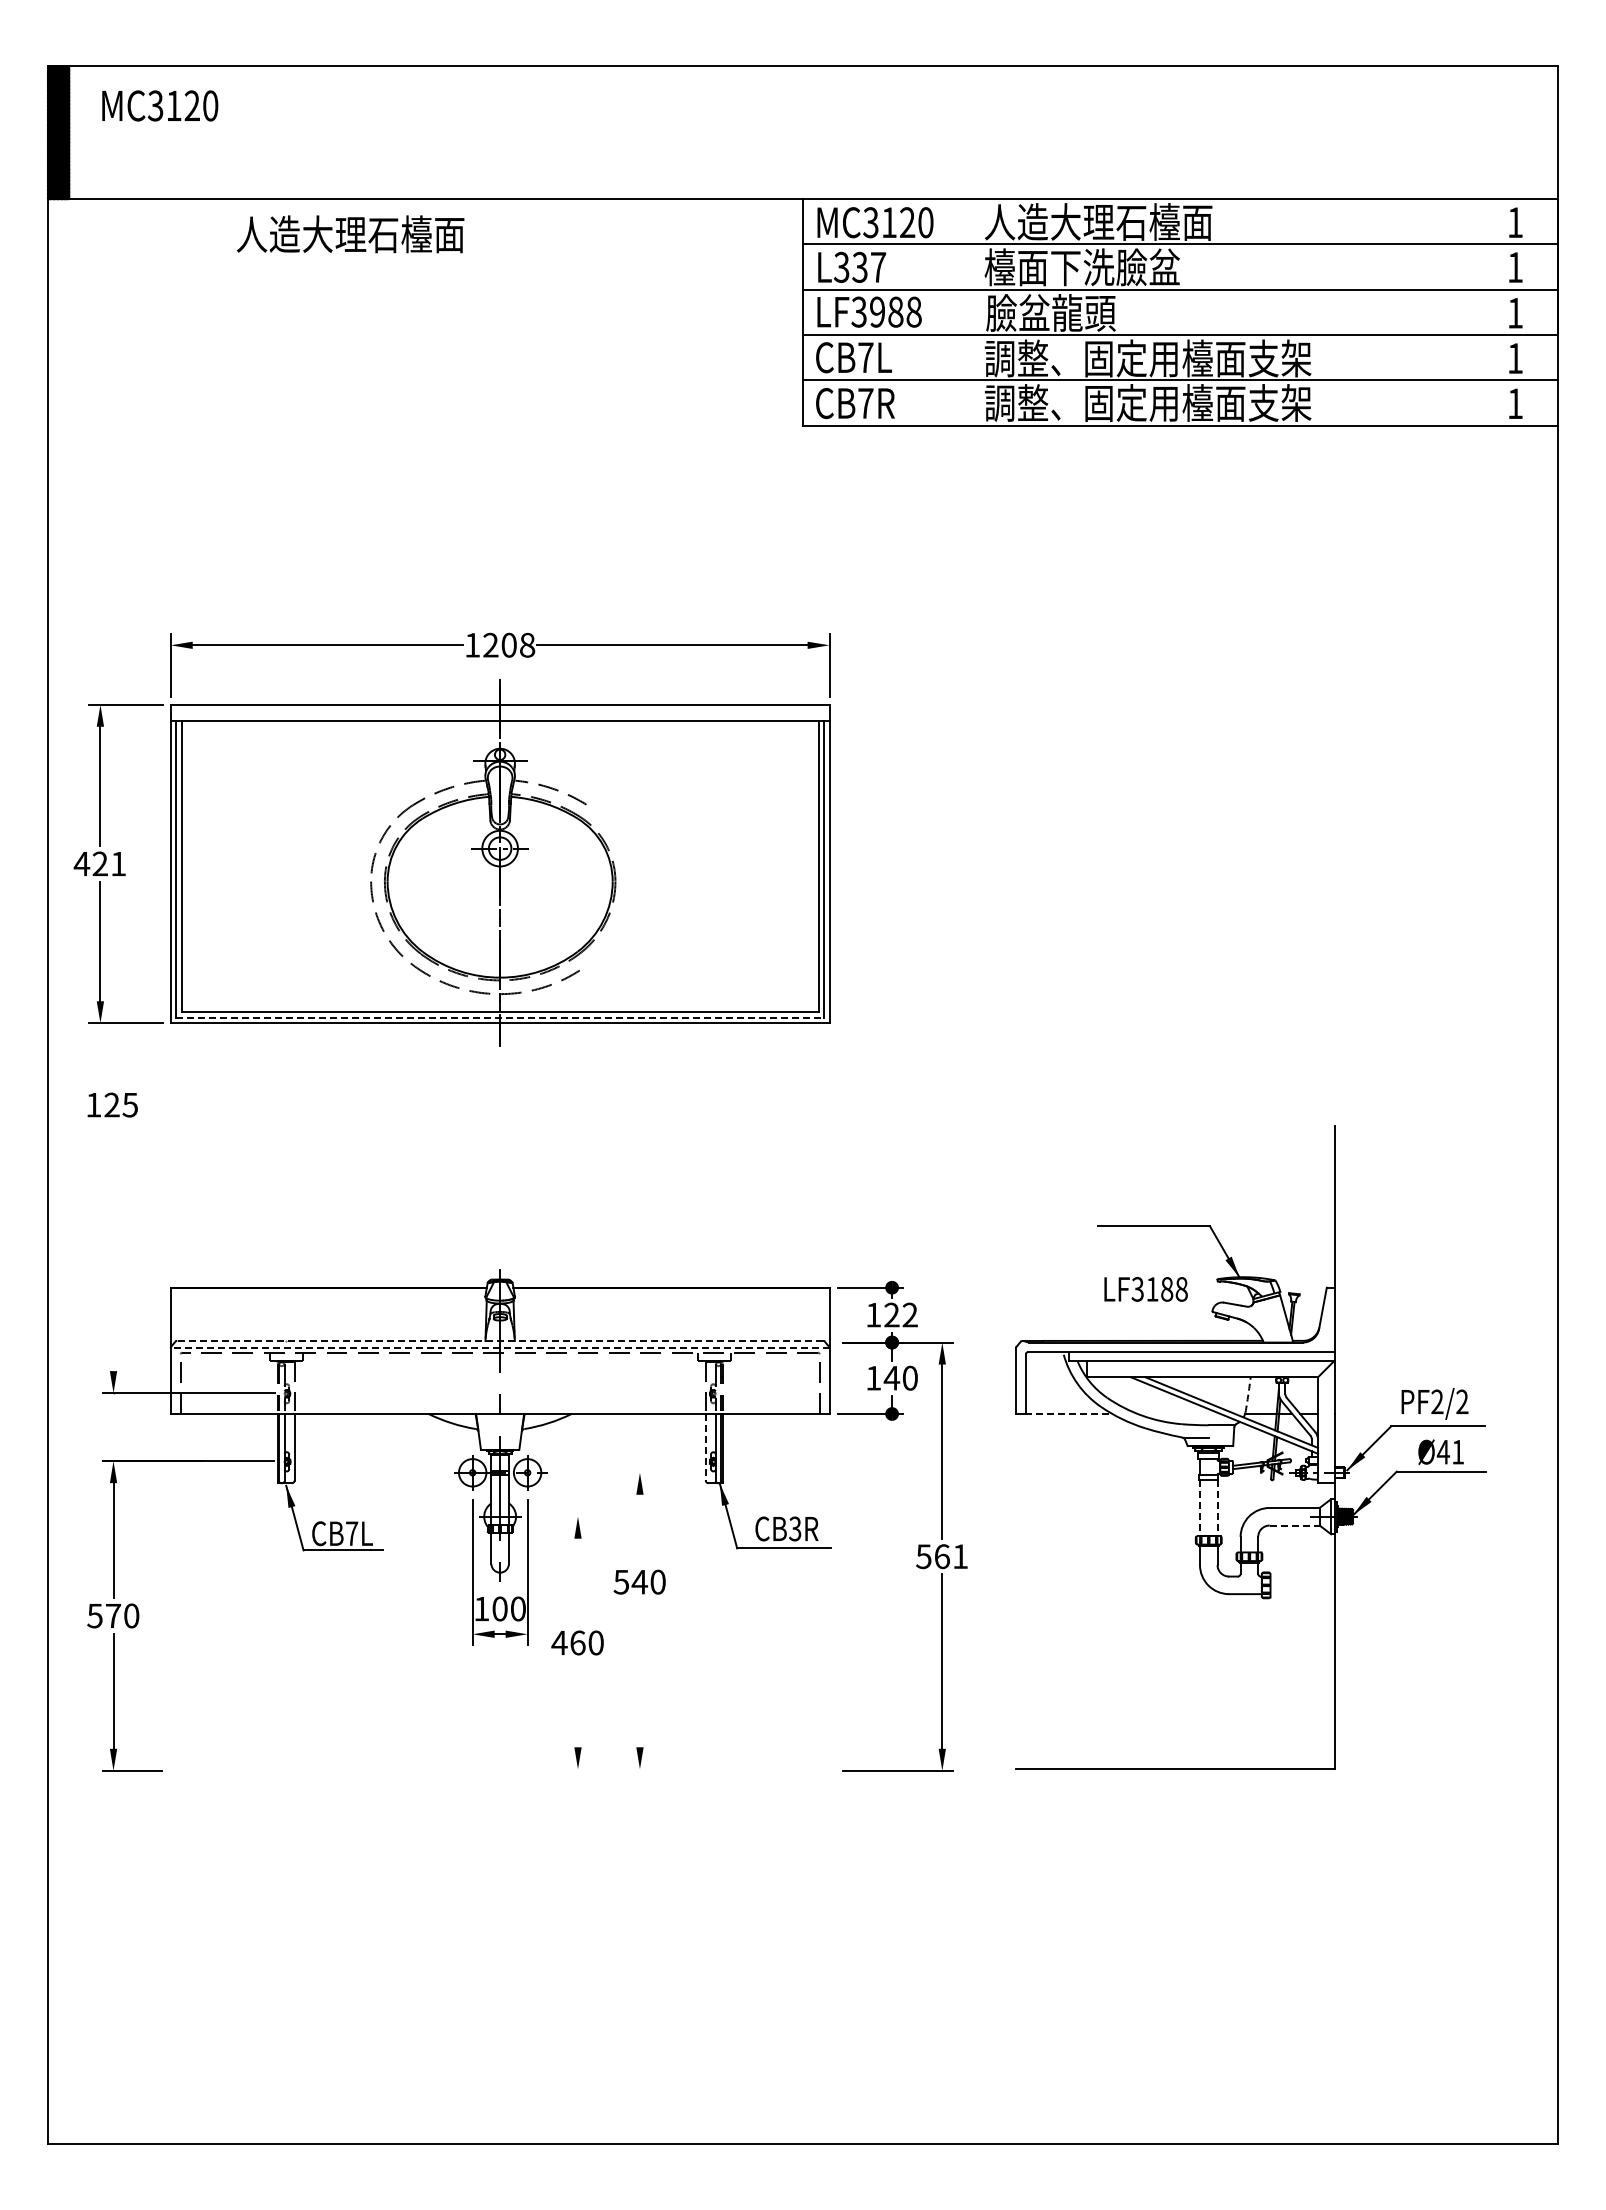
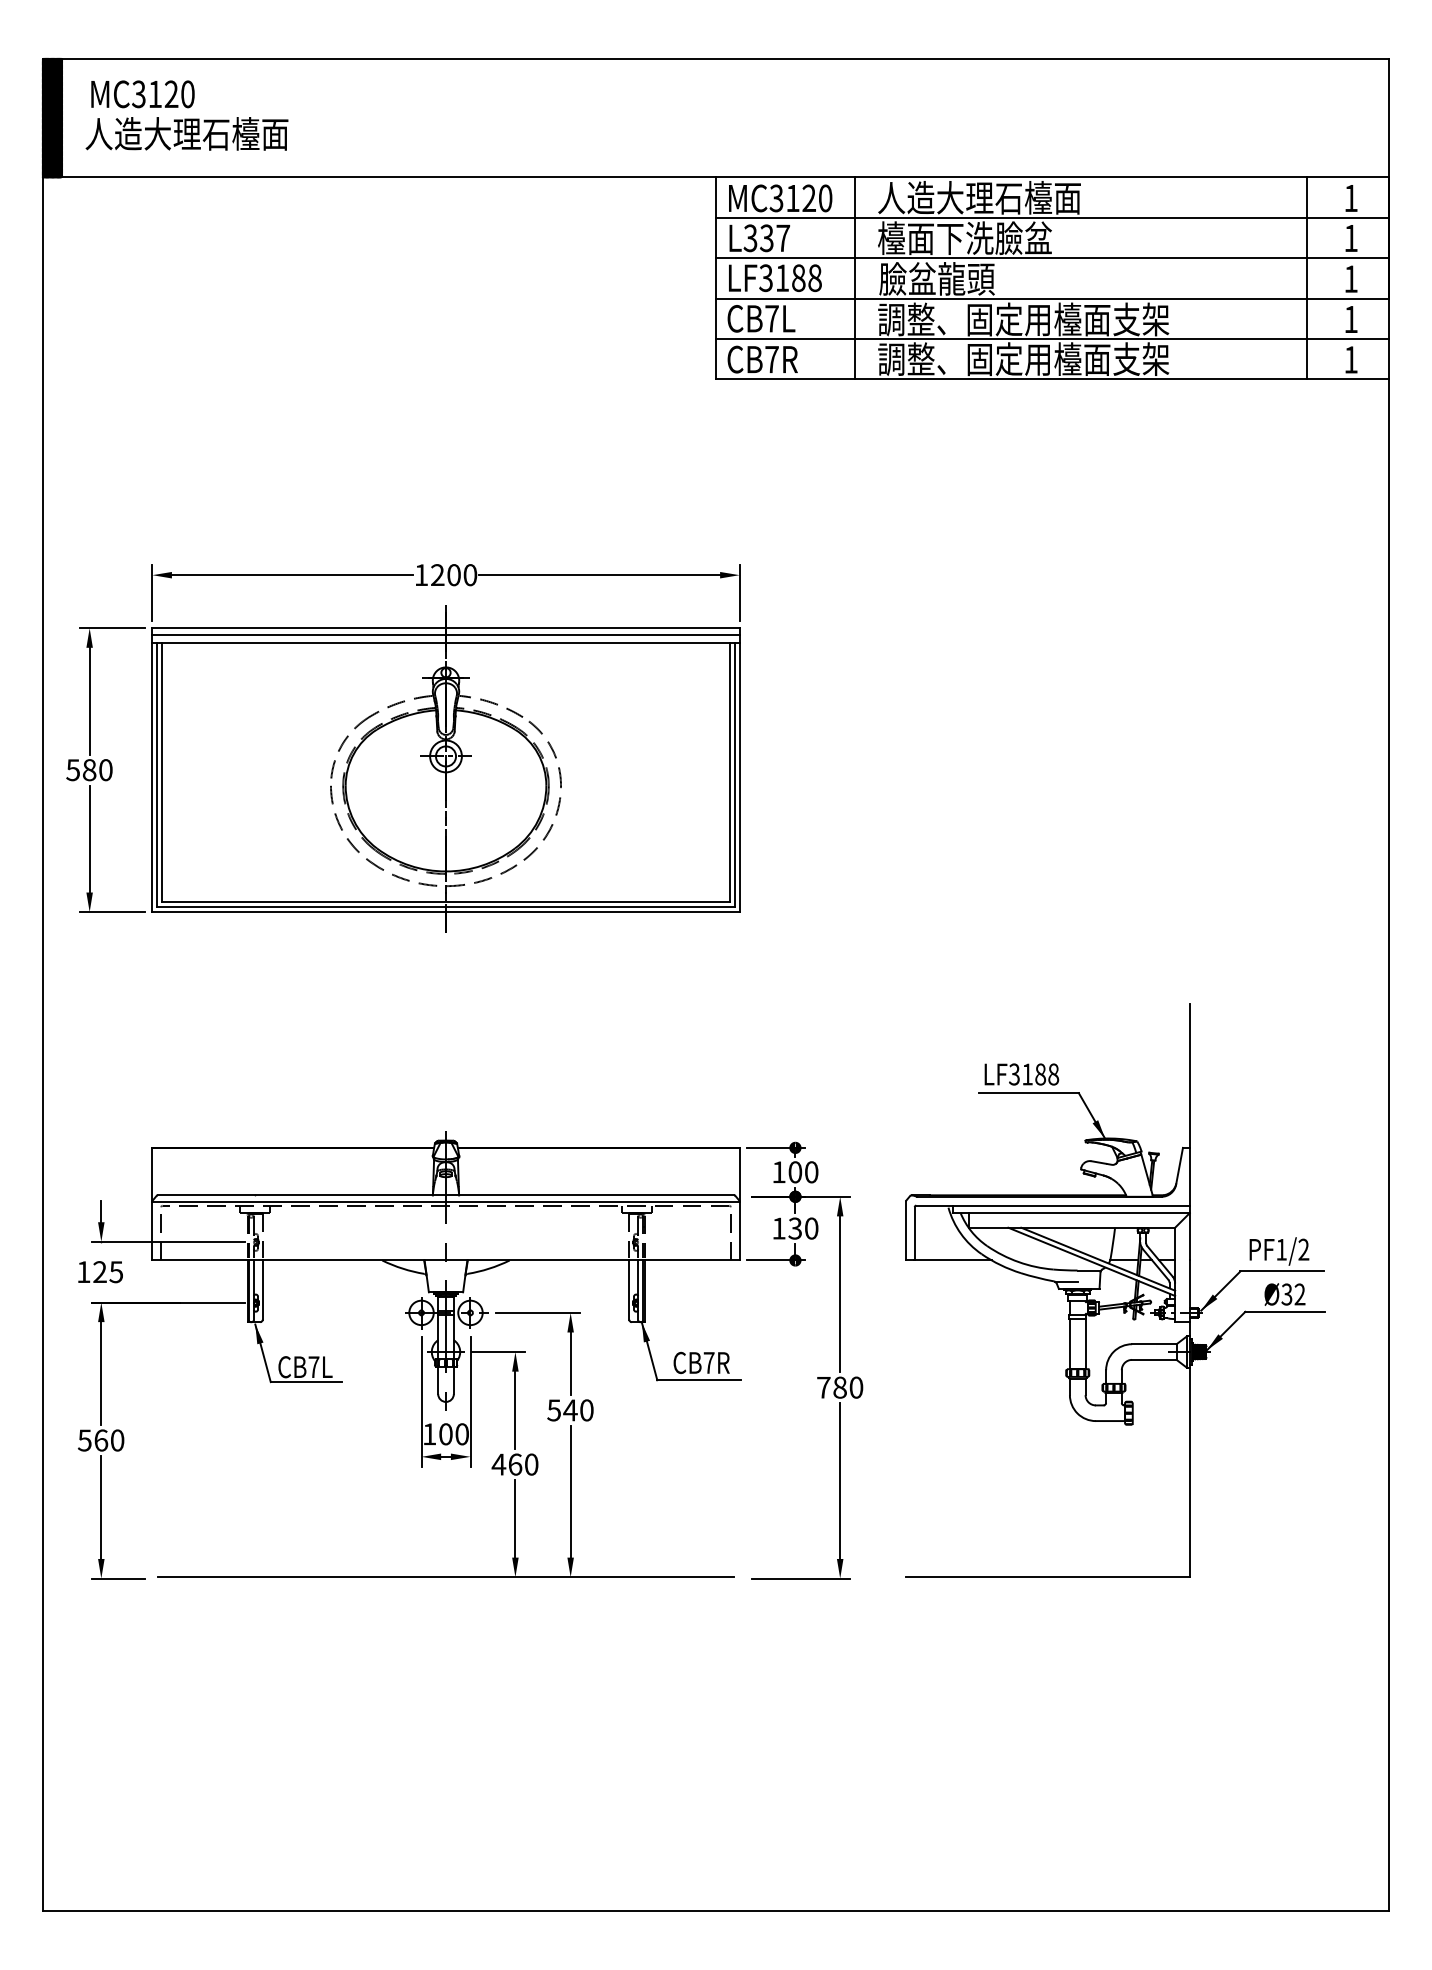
text: (350, 234) -> (186, 134), moved
text: (877, 311) -> (782, 277), LF3988 -> LF3188
line: (959, 312) -> (855, 278), added
line: (1465, 312) -> (1306, 278), added
text: (527, 645) -> (470, 575), 1208 -> 1200
line: (499, 712) -> (445, 635), added
text: (99, 863) -> (88, 769), 421 -> 580
part: (628, 884) -> (560, 788), added
line: (500, 1017) -> (446, 906), dashed -> solid
text: (112, 1104) -> (100, 1271), moved
text: (1145, 1289) -> (1021, 1074), moved
text: (900, 1314) -> (802, 1171), 122 -> 100
line: (500, 1341) -> (446, 1195), dashed -> solid
line: (499, 1347) -> (445, 1201), dashed -> solid
line: (113, 1358) -> (101, 1210), added
text: (891, 1377) -> (794, 1227), 140 -> 130
arc: (1248, 1394) -> (1113, 1243), dashed -> solid
text: (1437, 1401) -> (1281, 1249), PF2/2 -> PF1/2
line: (1068, 1414) -> (952, 1260), dashed -> solid
line: (705, 1447) -> (629, 1290), dashed -> solid
text: (1450, 1451) -> (1293, 1293), Ø41 -> Ø32
line: (603, 1472) -> (538, 1312), added
line: (1199, 1507) -> (1069, 1343), dashed -> solid
line: (1217, 1507) -> (1085, 1343), dashed -> solid
line: (558, 1516) -> (498, 1351), added
line: (1294, 1525) -> (1154, 1359), dashed -> solid
text: (795, 1528) -> (709, 1362), CB3R -> CB7R
line: (639, 1529) -> (570, 1363), added
text: (942, 1556) -> (840, 1387), 561 -> 780
line: (578, 1581) -> (515, 1409), added
text: (113, 1615) -> (101, 1440), 570 -> 560
line: (639, 1673) -> (570, 1491), added
line: (578, 1703) -> (515, 1518), added
line: (500, 1769) -> (446, 1577), added

